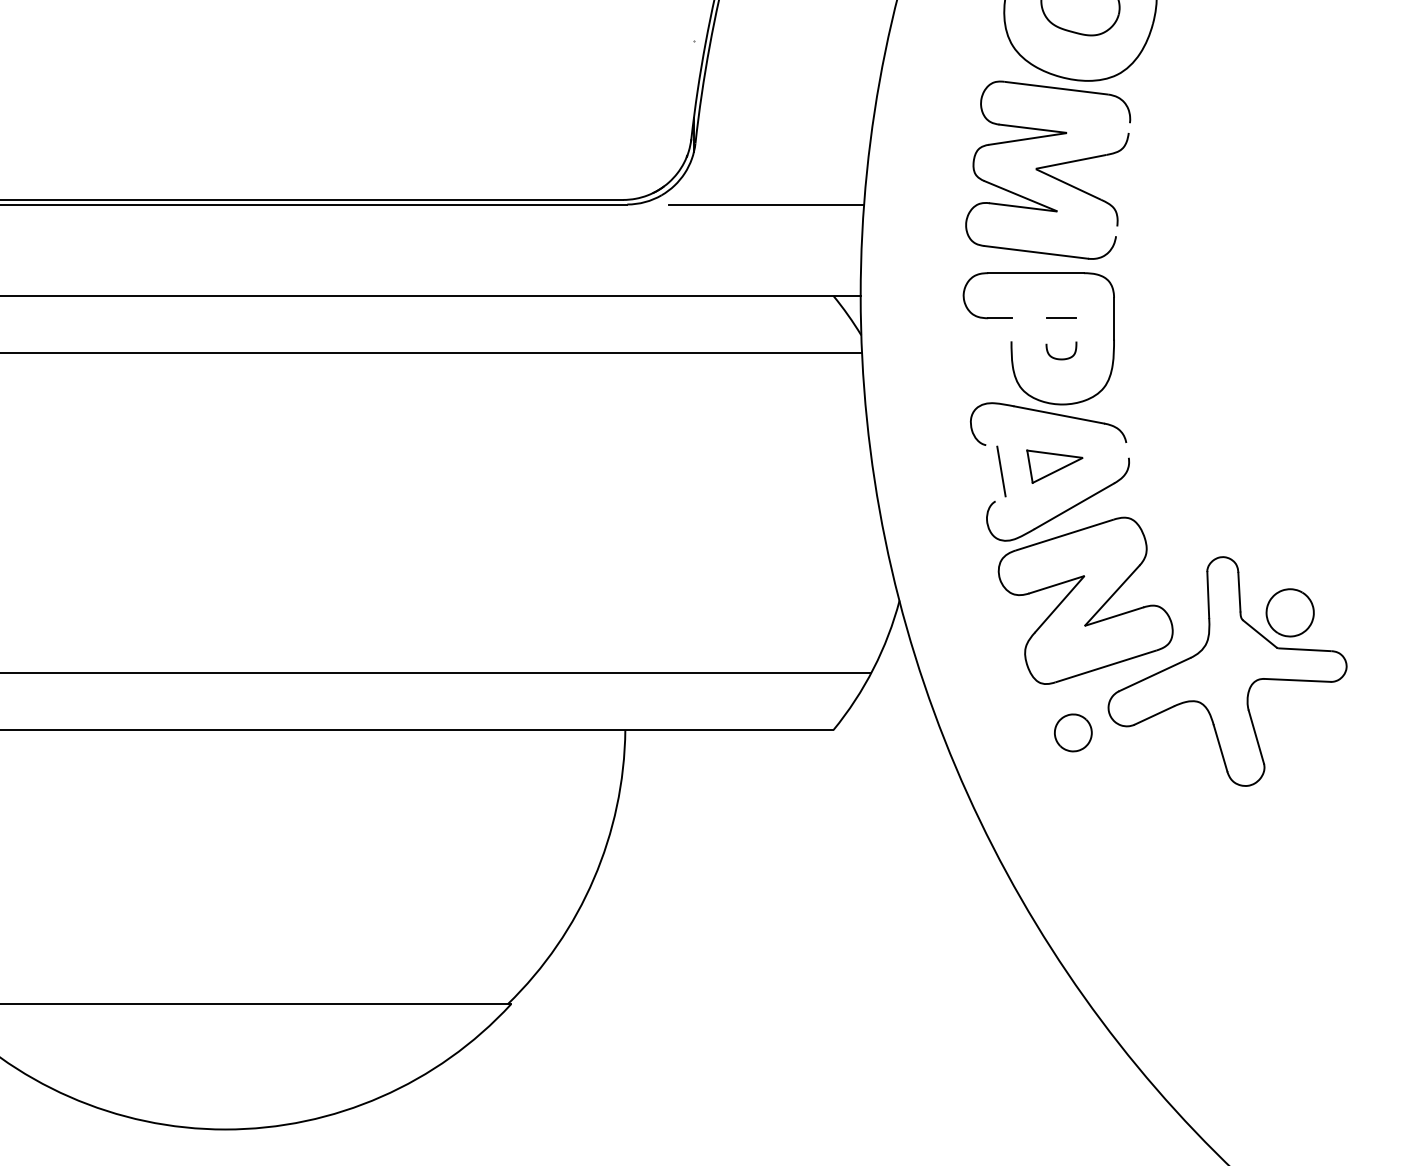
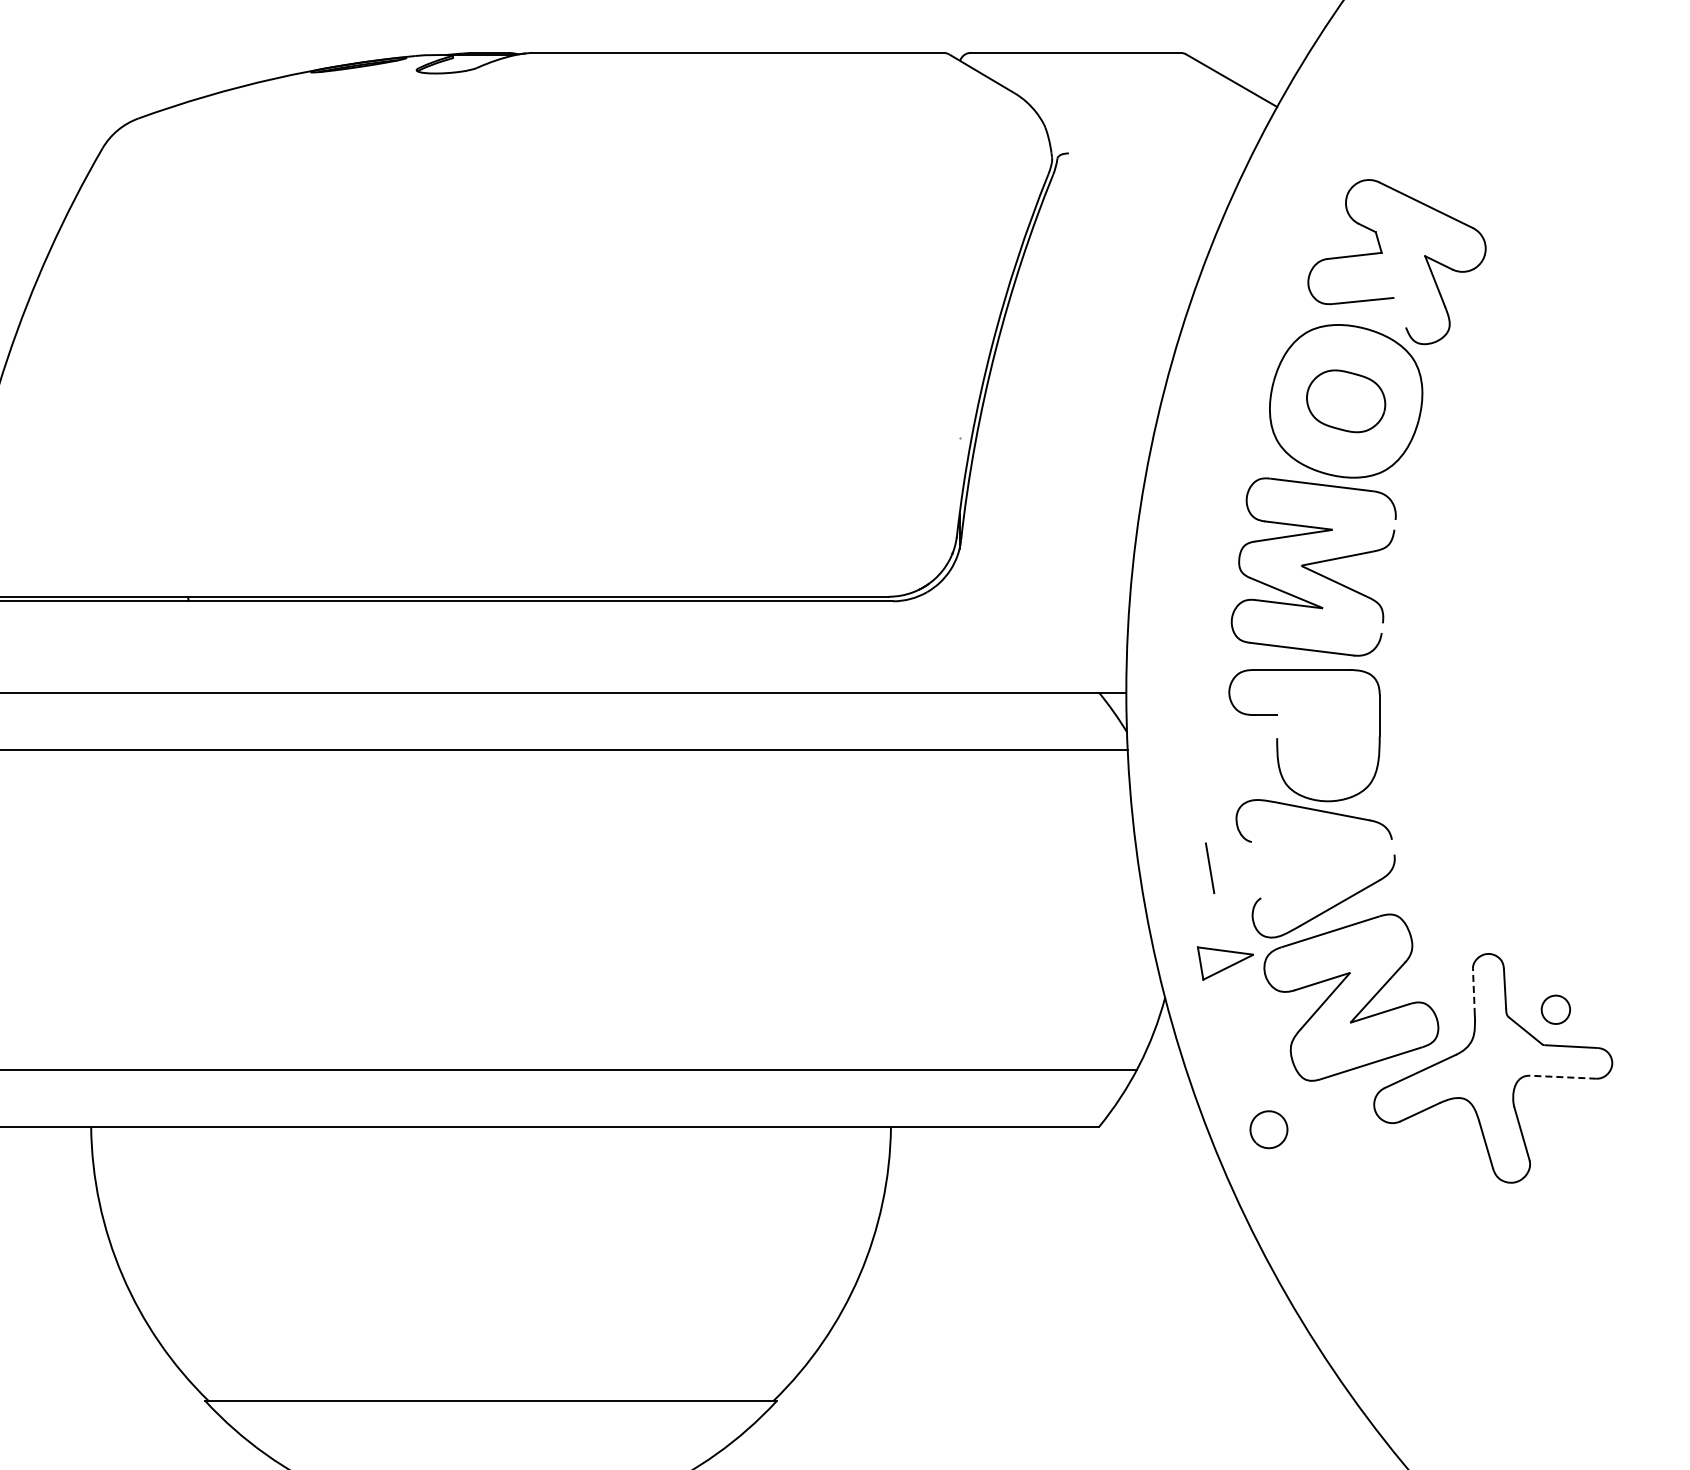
line: (765, 204) -> (1031, 601), removed
line: (1061, 318) -> (1327, 715), removed
curve: (1060, 358) -> (1326, 755), removed
part: (1054, 466) -> (1225, 963), moved
line: (1001, 470) -> (1210, 867), moved
line: (1207, 594) -> (1473, 991), solid -> dashed
part: (1289, 612) -> (1555, 1009), size x0.6
line: (1296, 680) -> (1562, 1077), solid -> dashed
part: (1072, 732) -> (1268, 1129), moved

